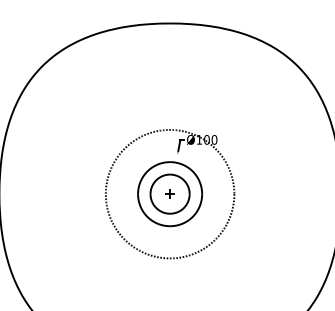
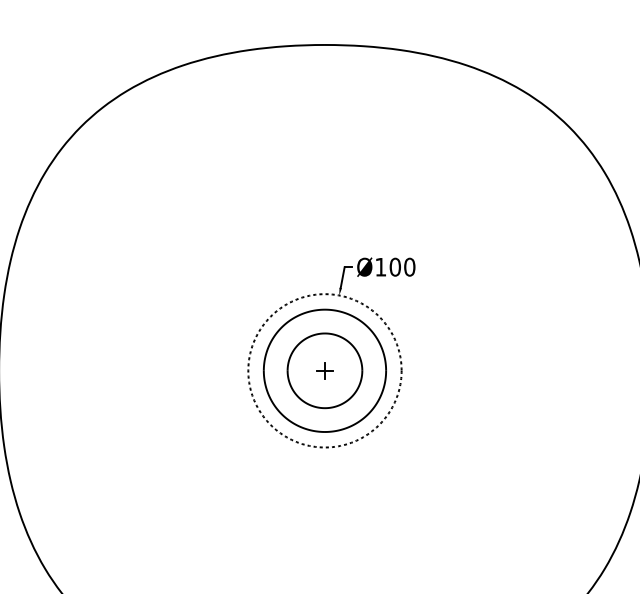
circle: (169, 194) -> (323, 371), size x0.62

